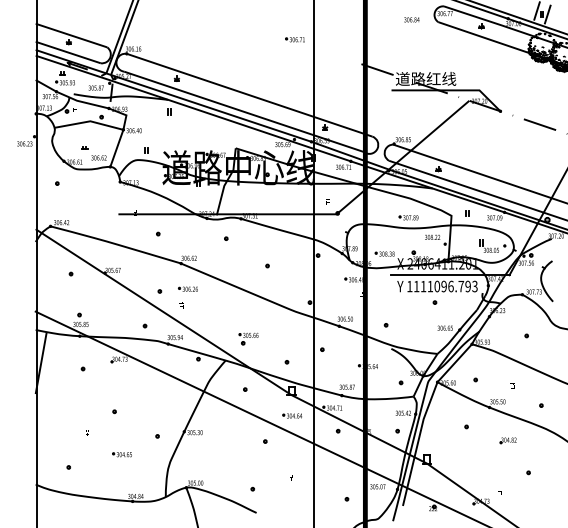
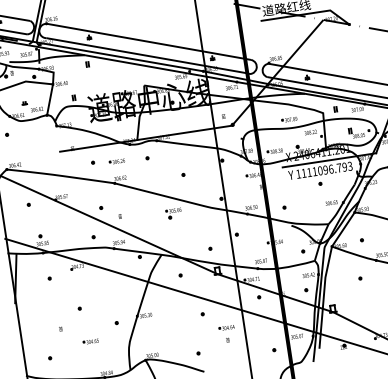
part: (187, 288) -> (116, 161), moved
part: (248, 338) -> (173, 213), moved
part: (291, 415) -> (225, 327), moved

